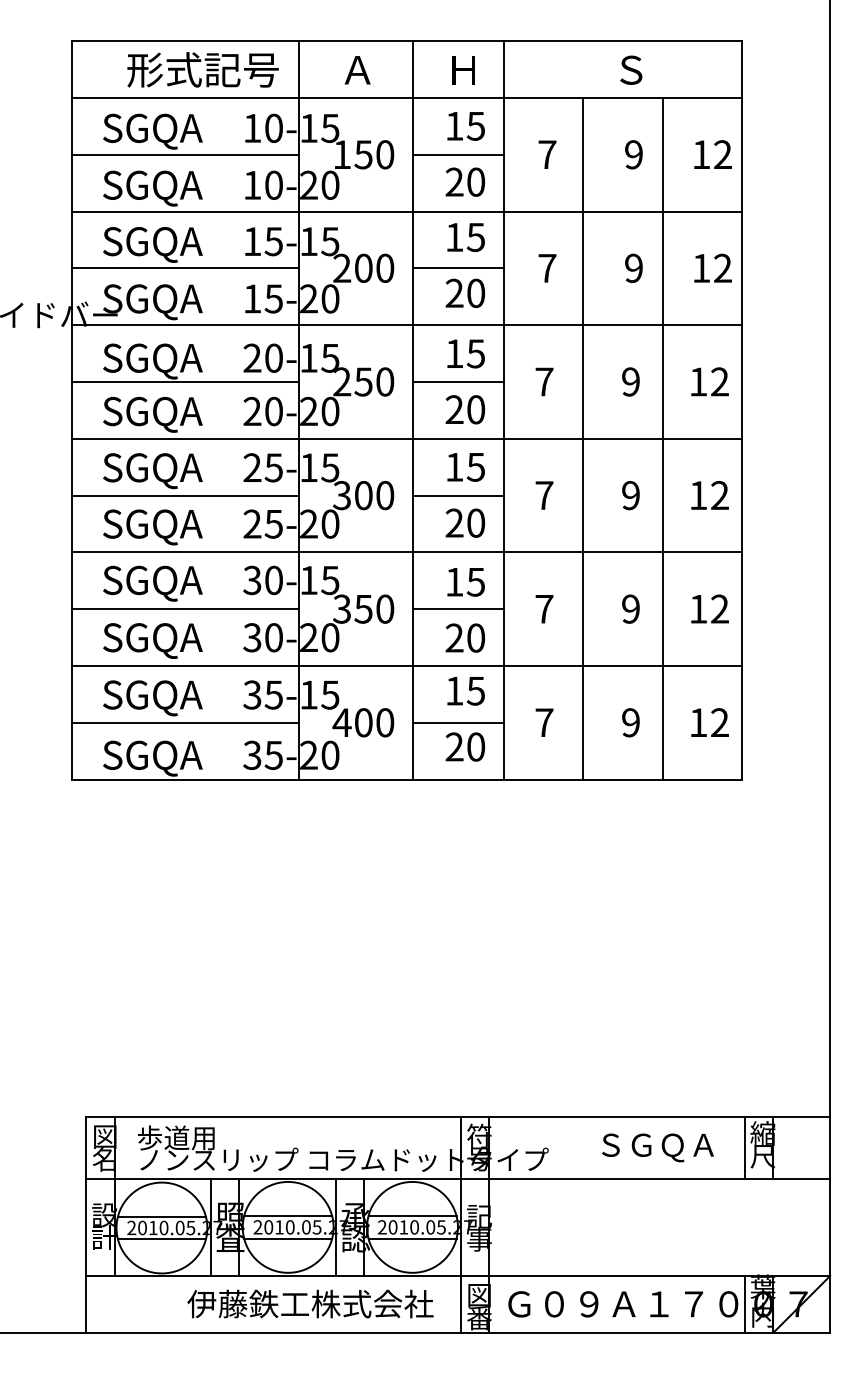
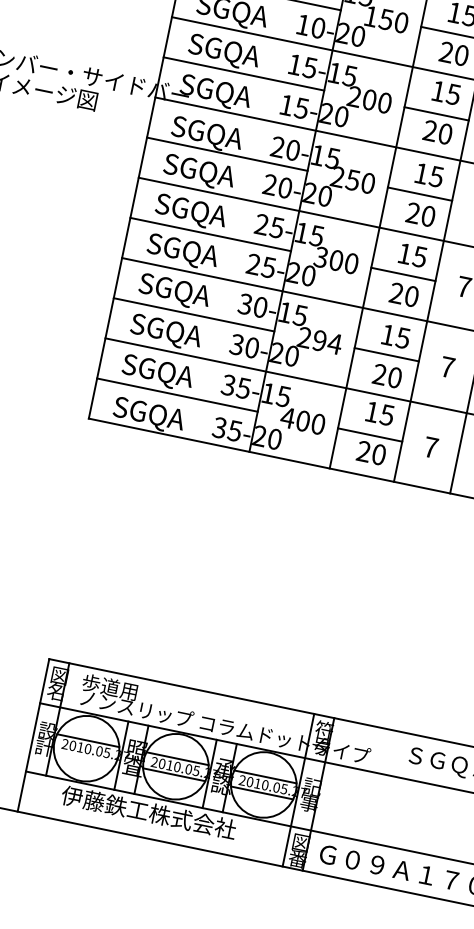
text: (363, 608) -> (319, 340), 350 -> 294
line: (161, 1239) -> (84, 756), removed
text: (310, 1303) -> (149, 812), moved

